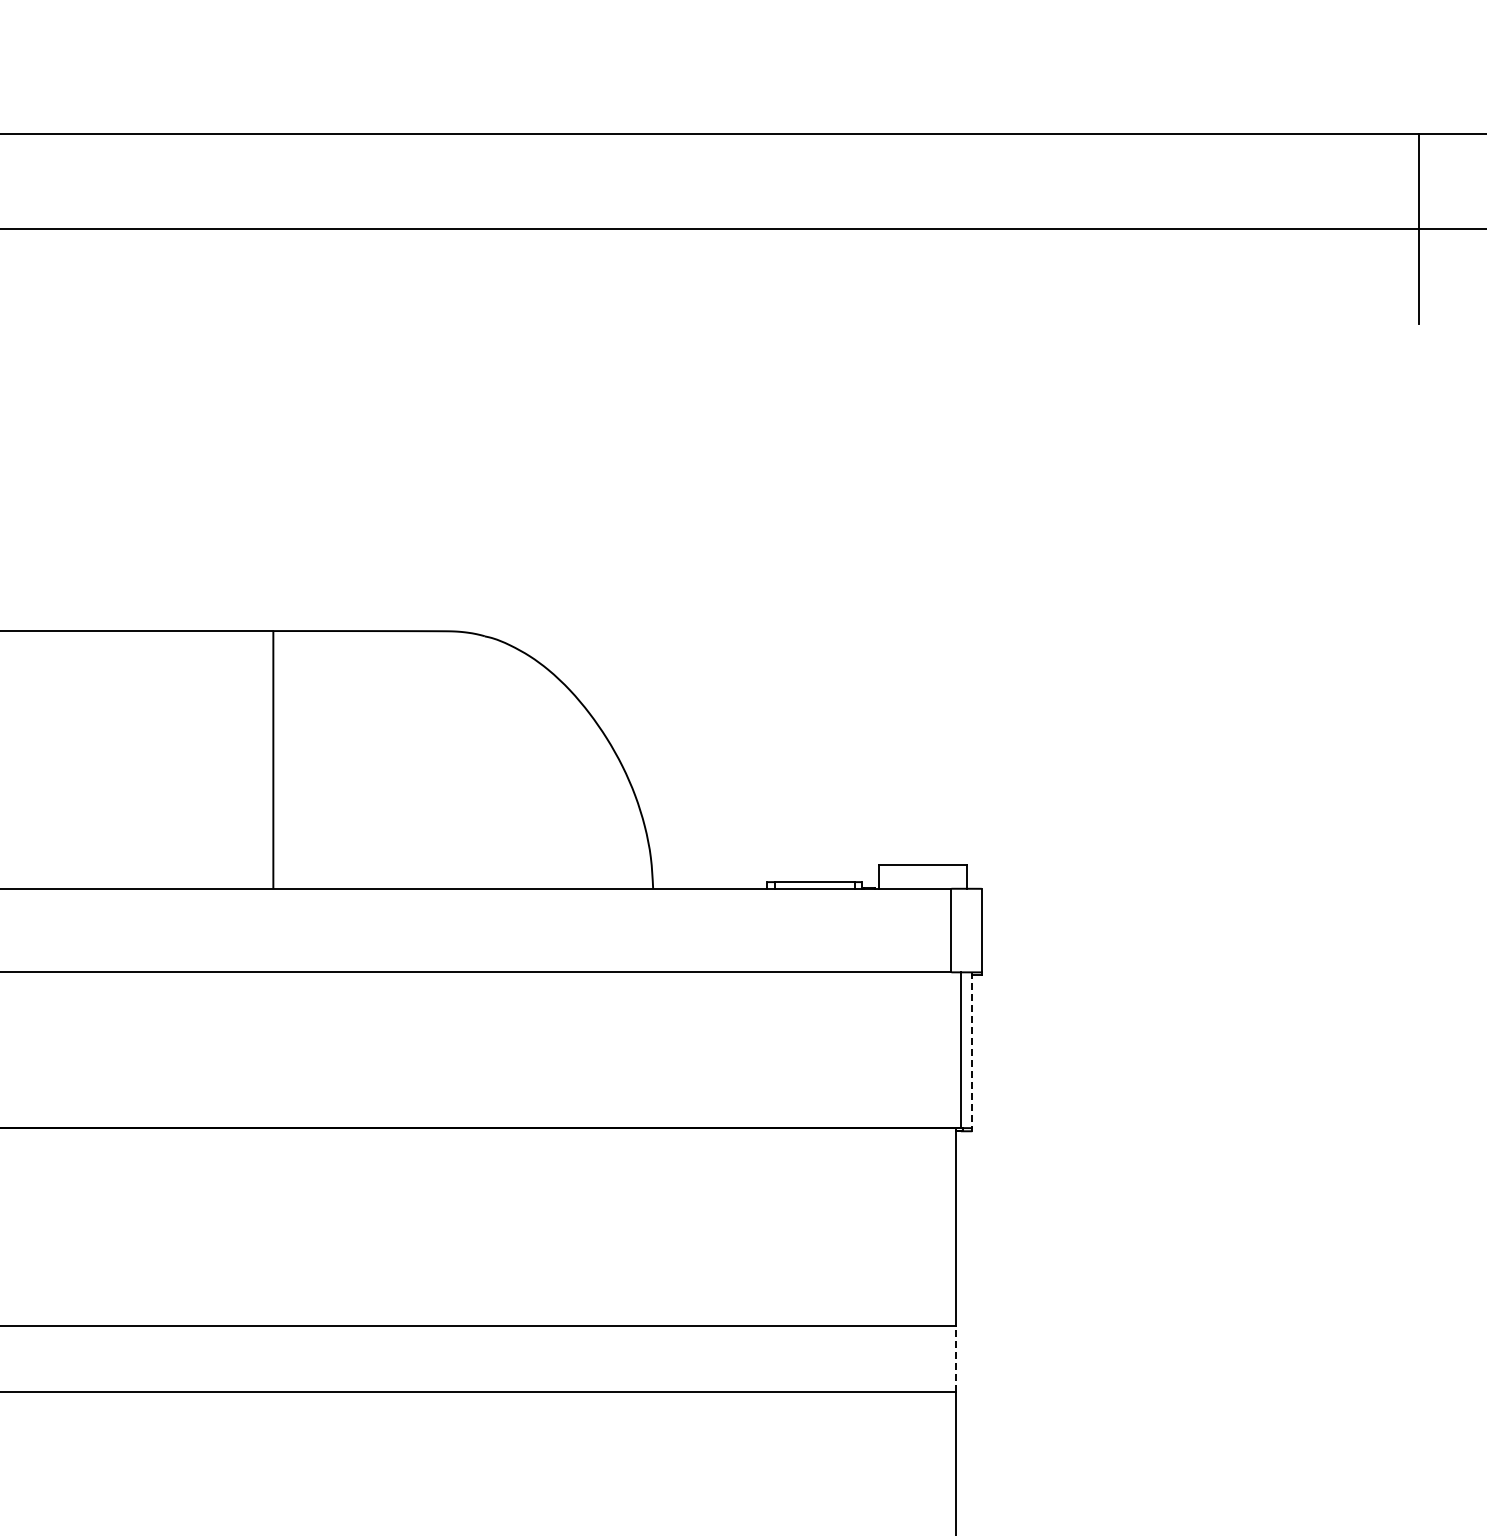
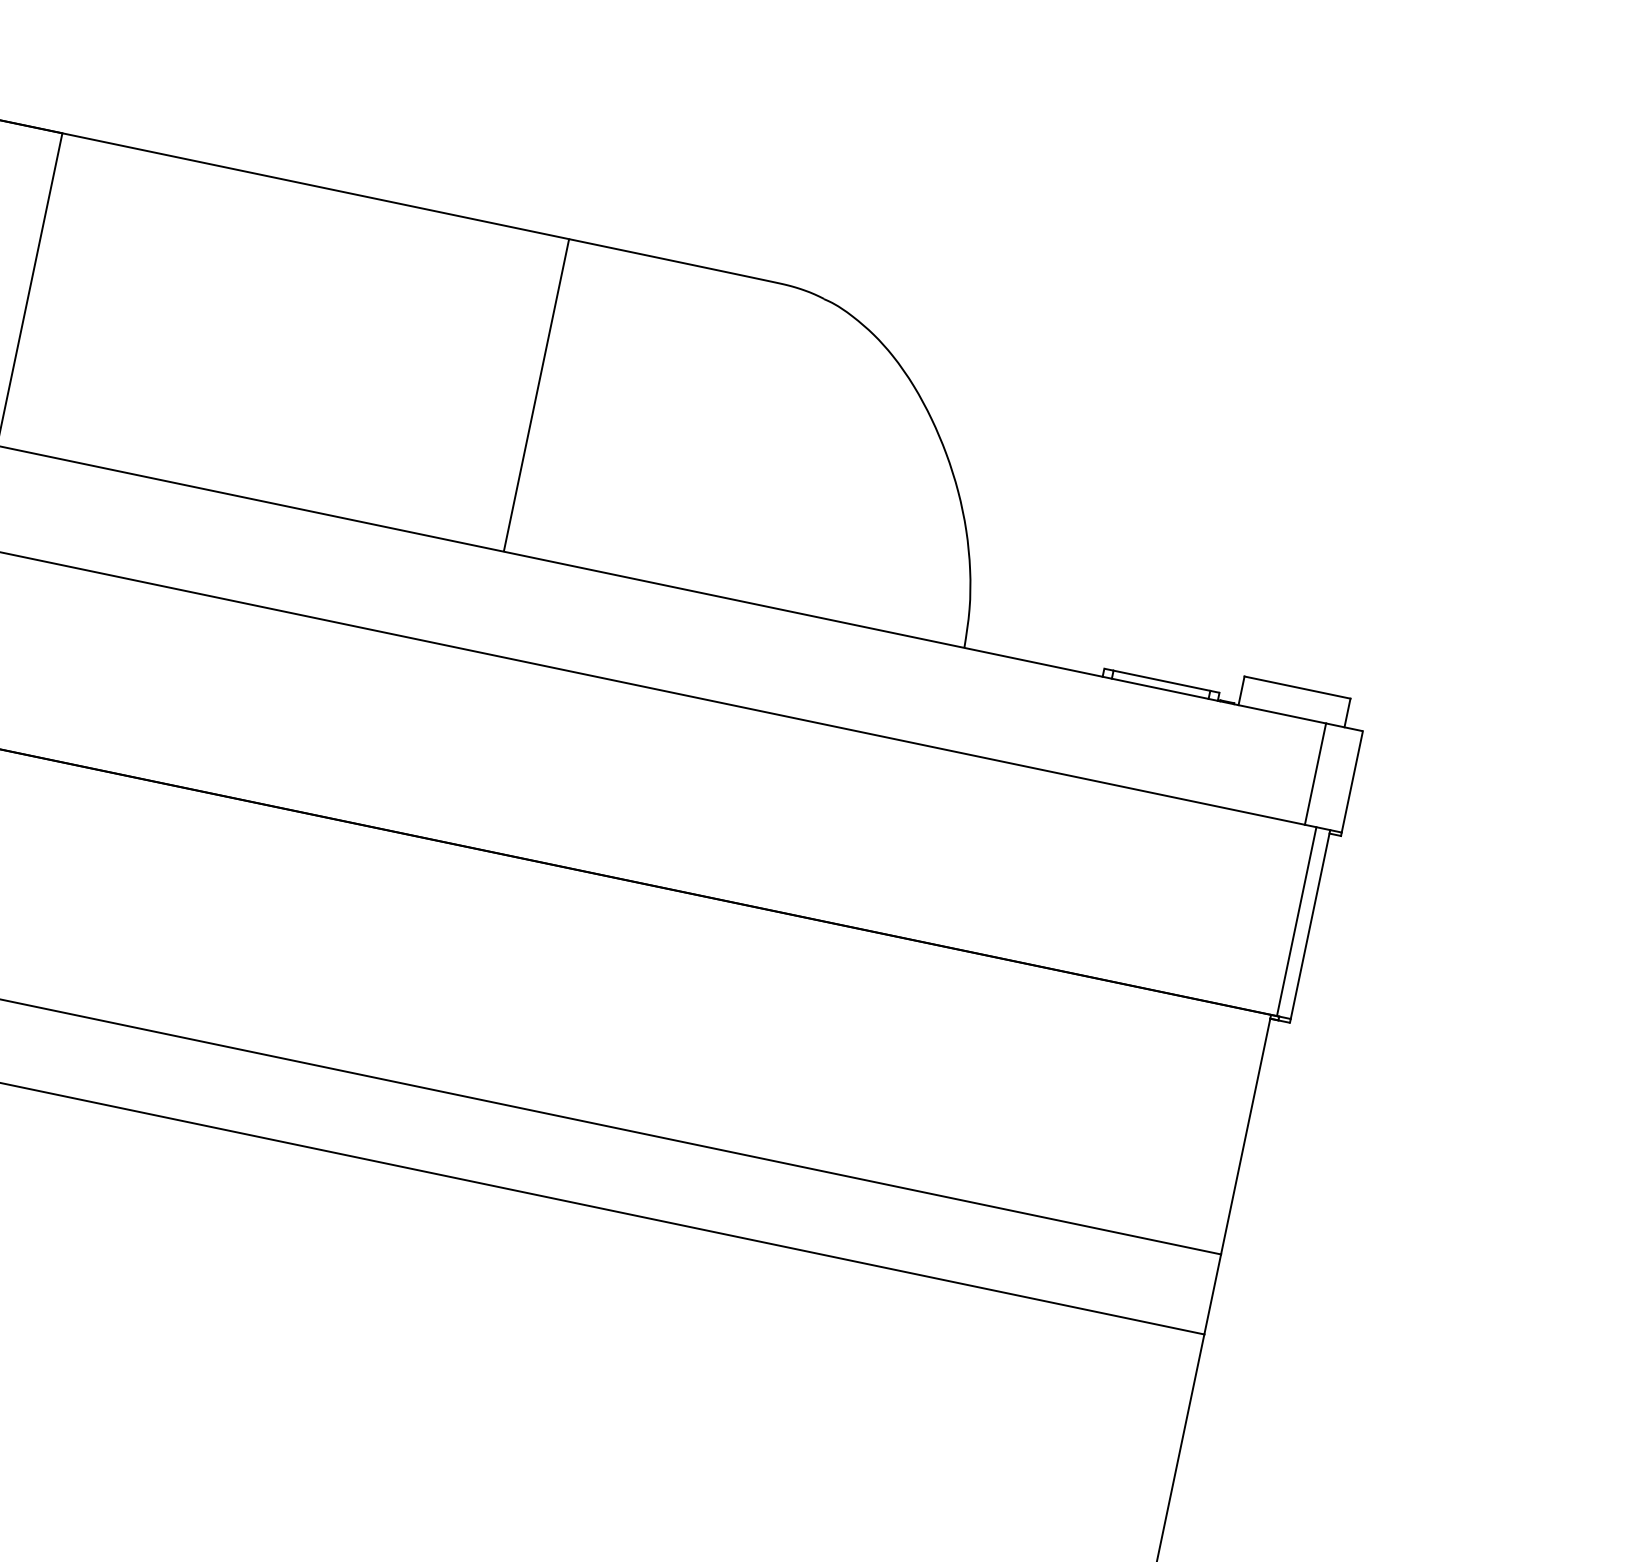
line: (972, 1050) -> (1310, 924), dashed -> solid
line: (956, 1358) -> (1213, 1294), dashed -> solid

